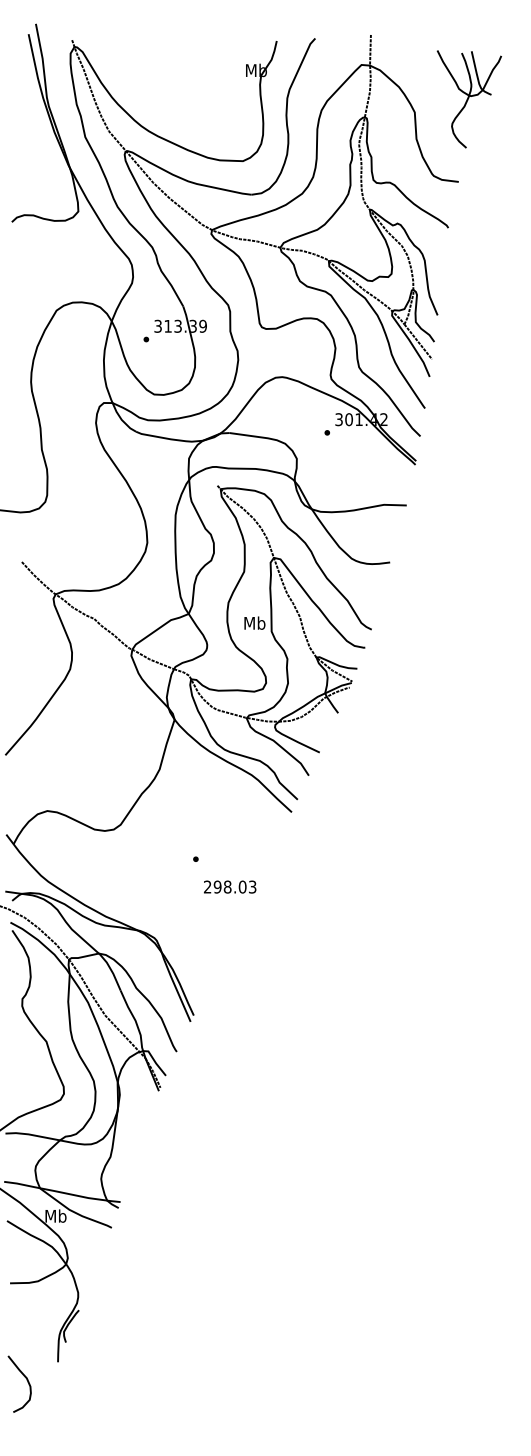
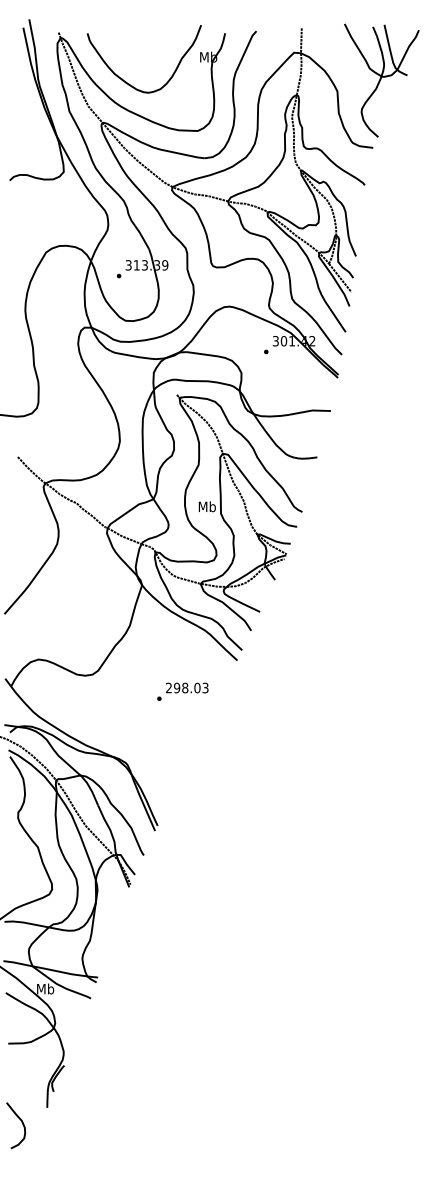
part: (469, 99) -> (381, 80), size x1.43
curve: (155, 100) -> (126, 81), added
text: (230, 886) -> (187, 687), moved

